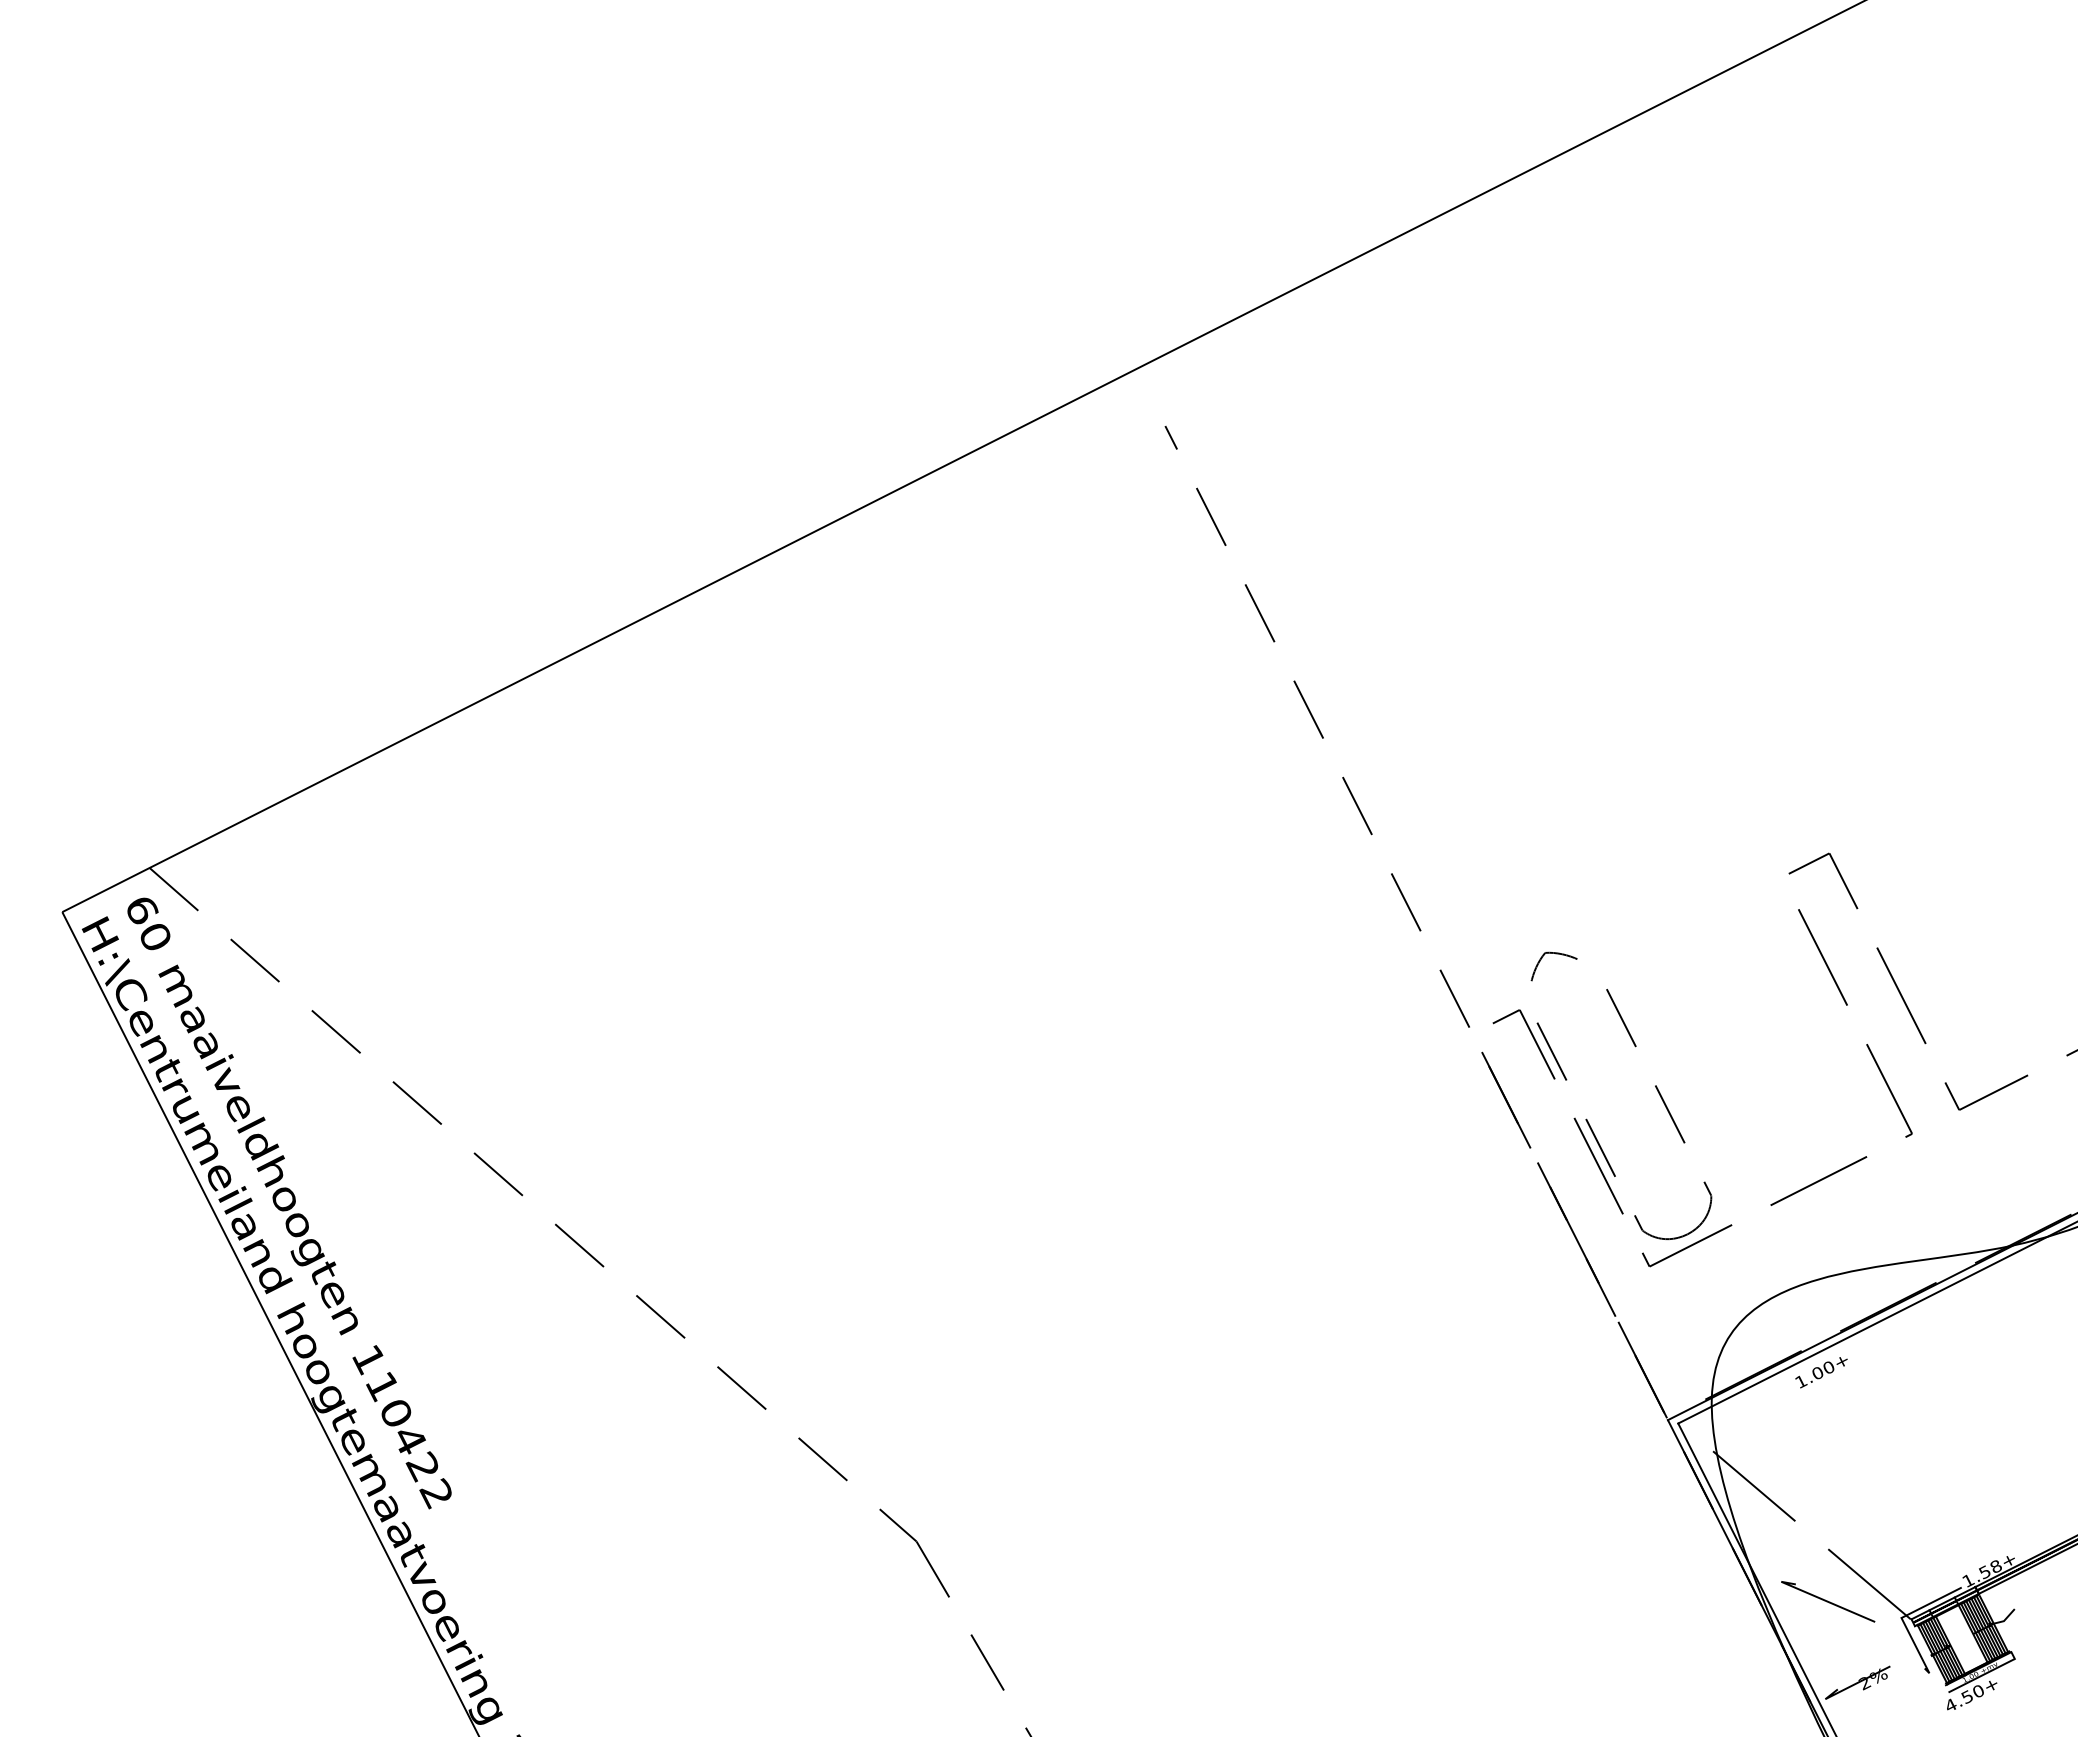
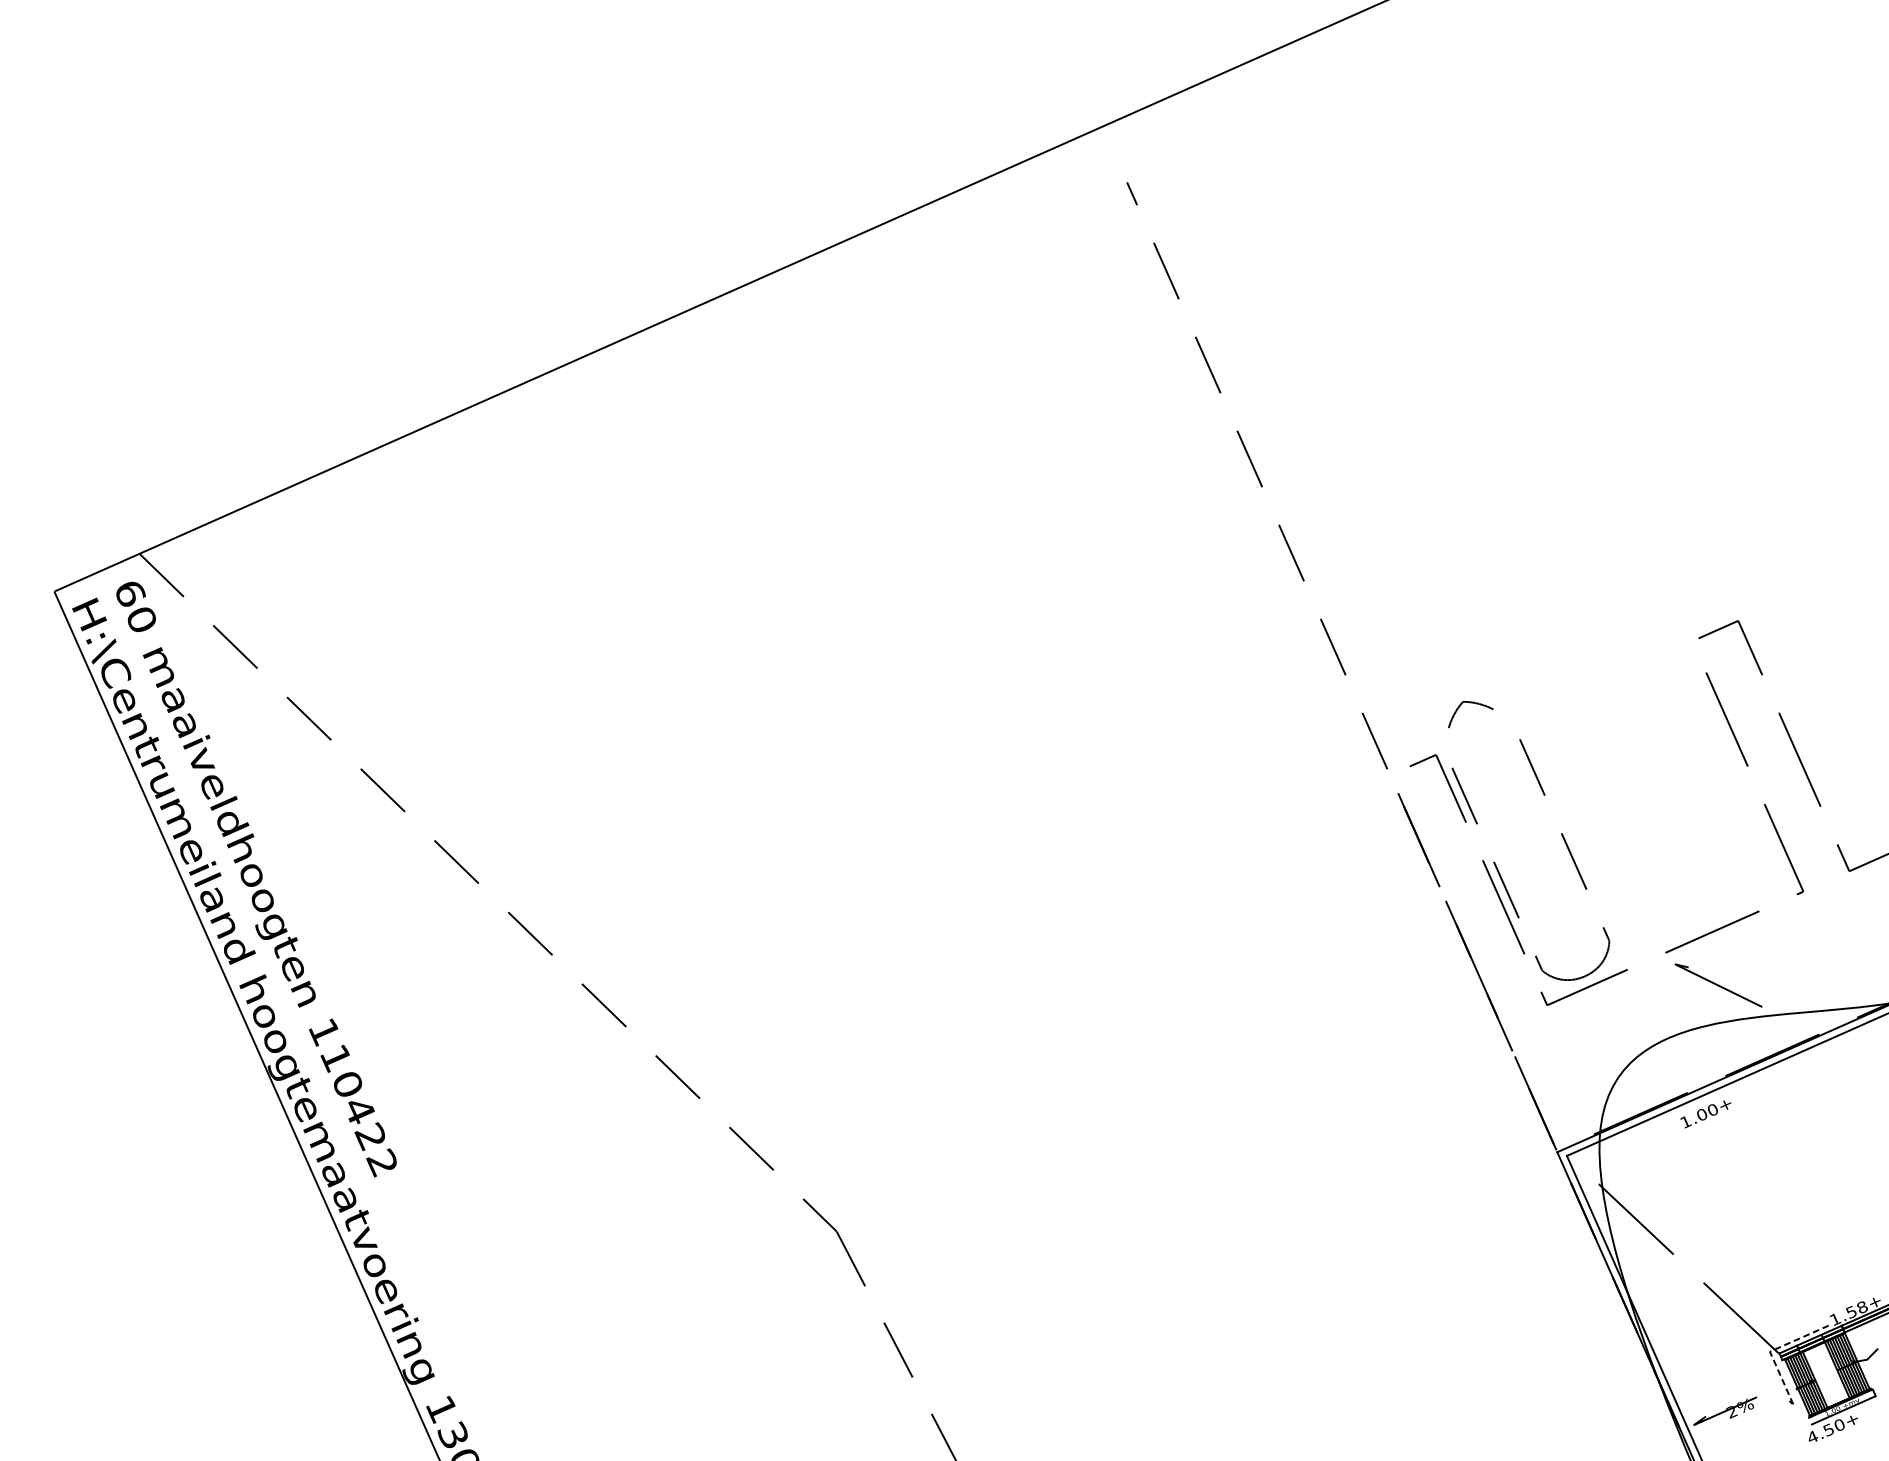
line: (1828, 1601) -> (1718, 985), moved
line: (1901, 1618) -> (1769, 1352), solid -> dashed

